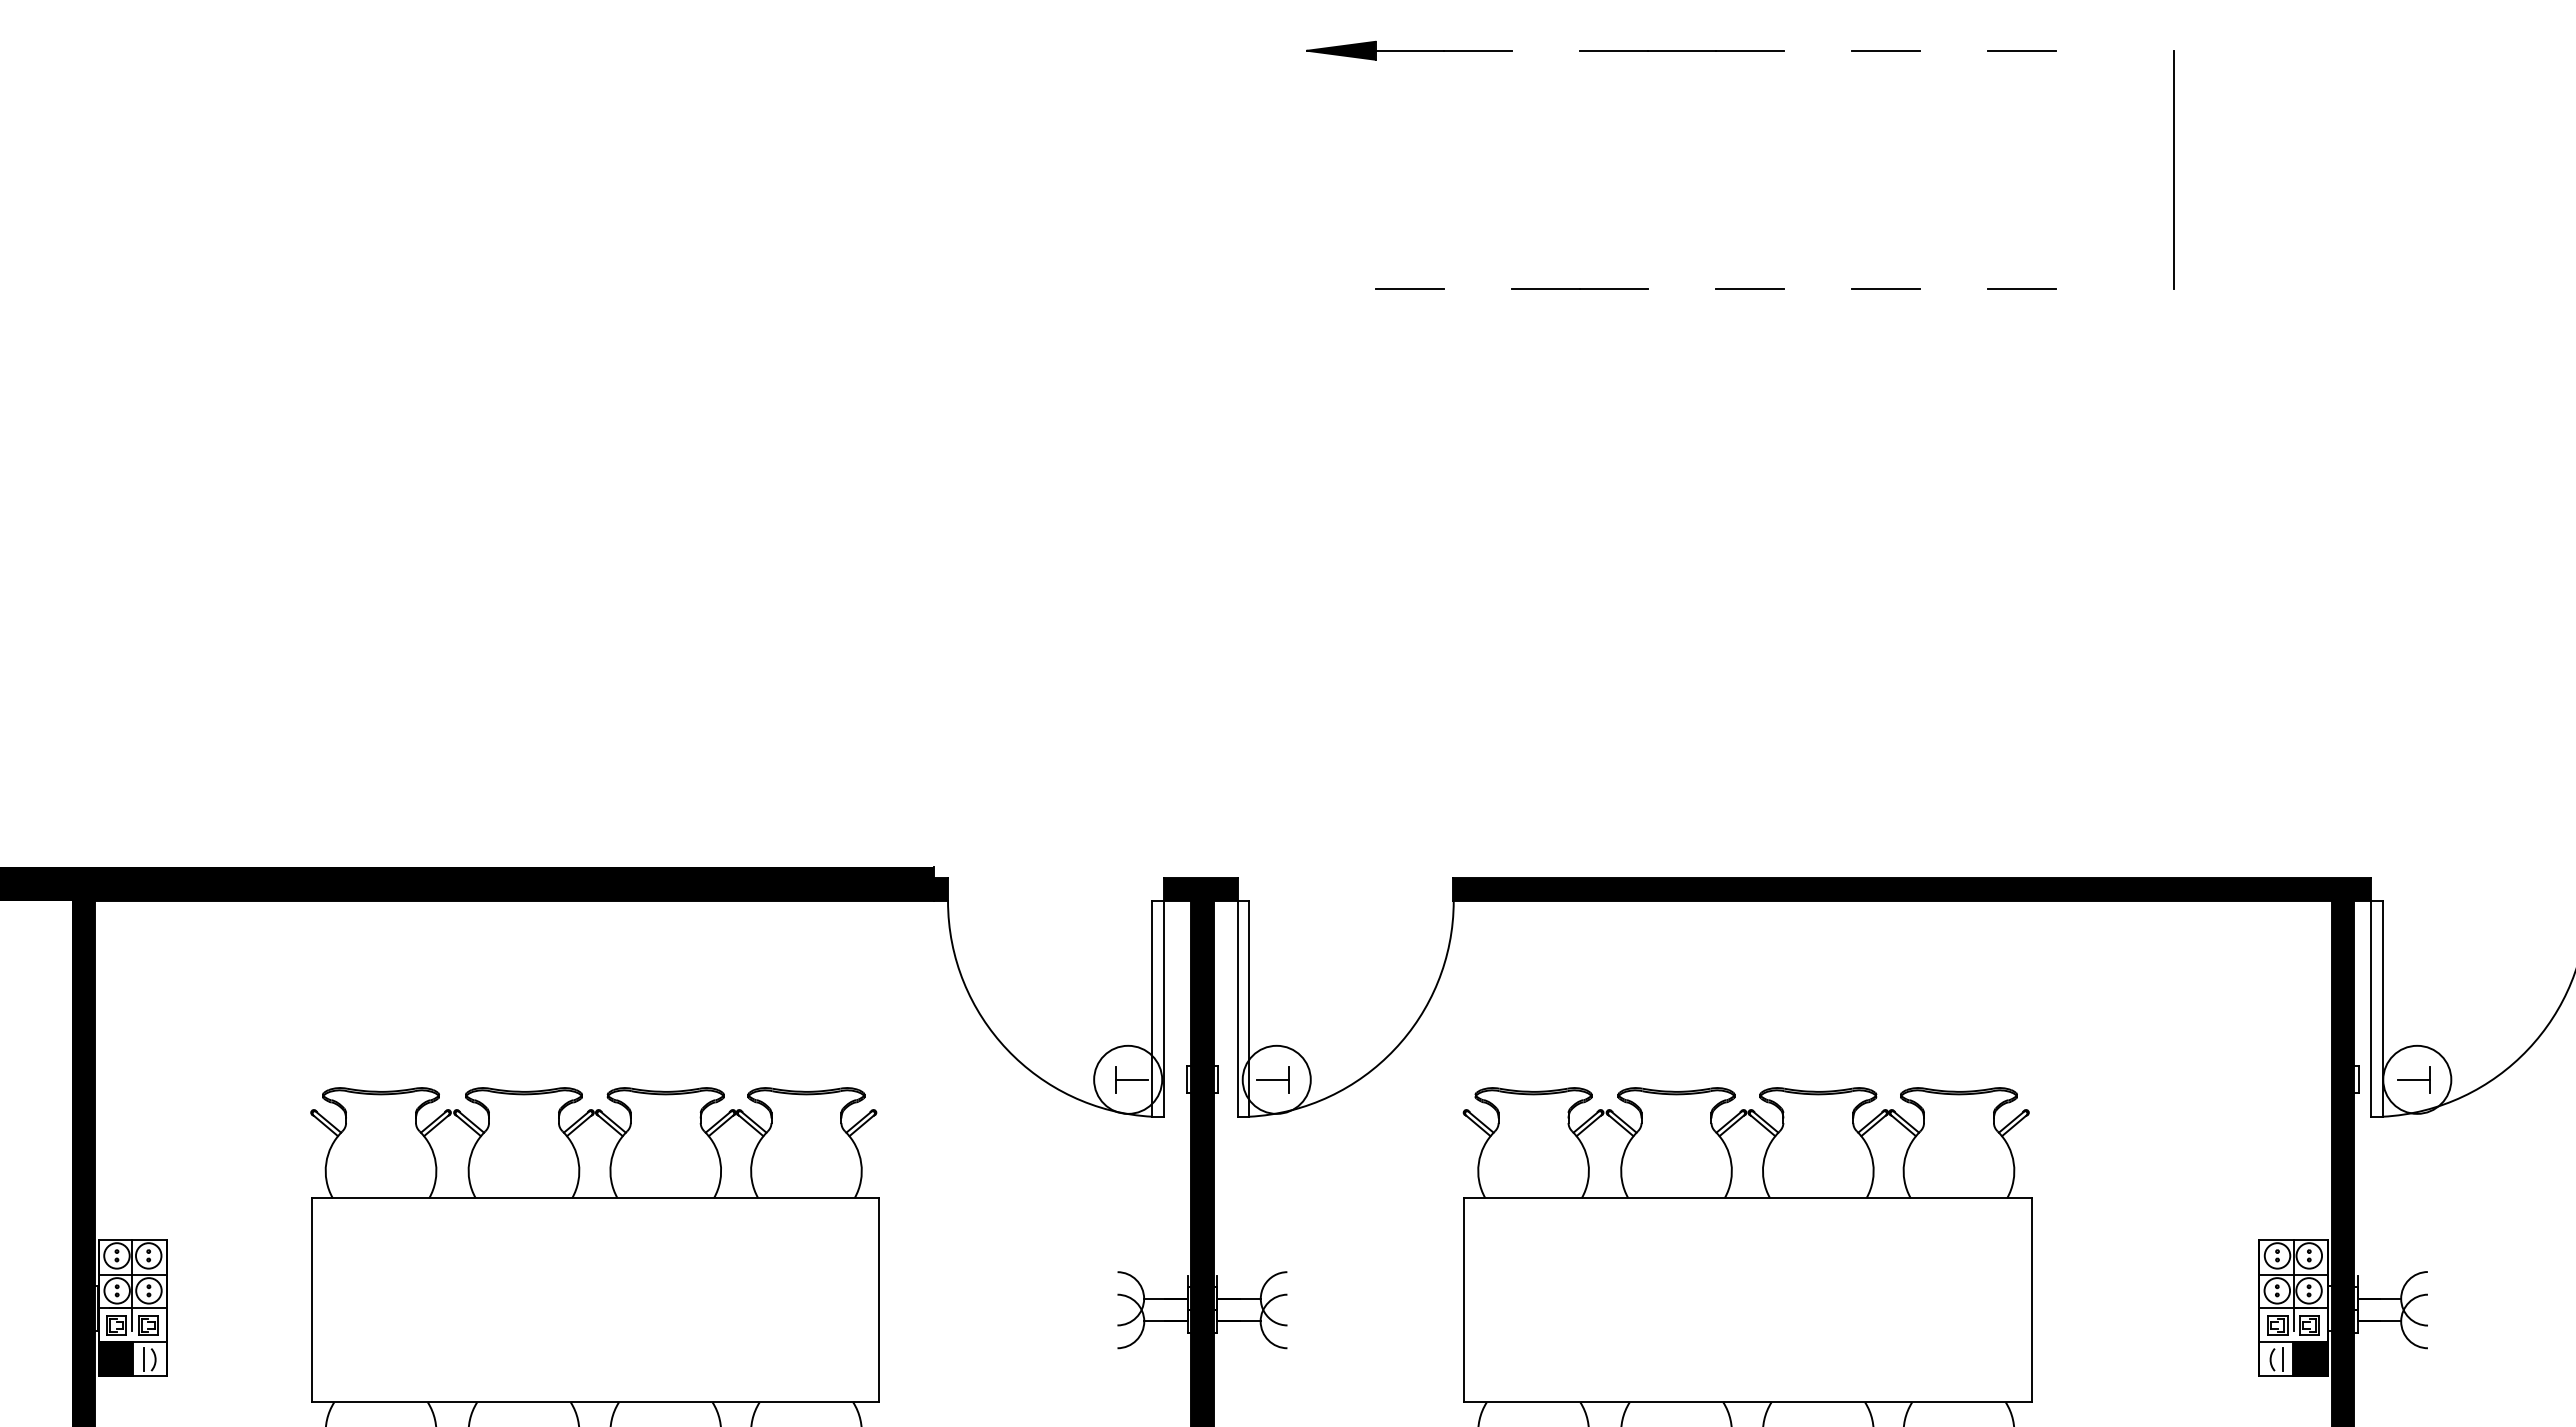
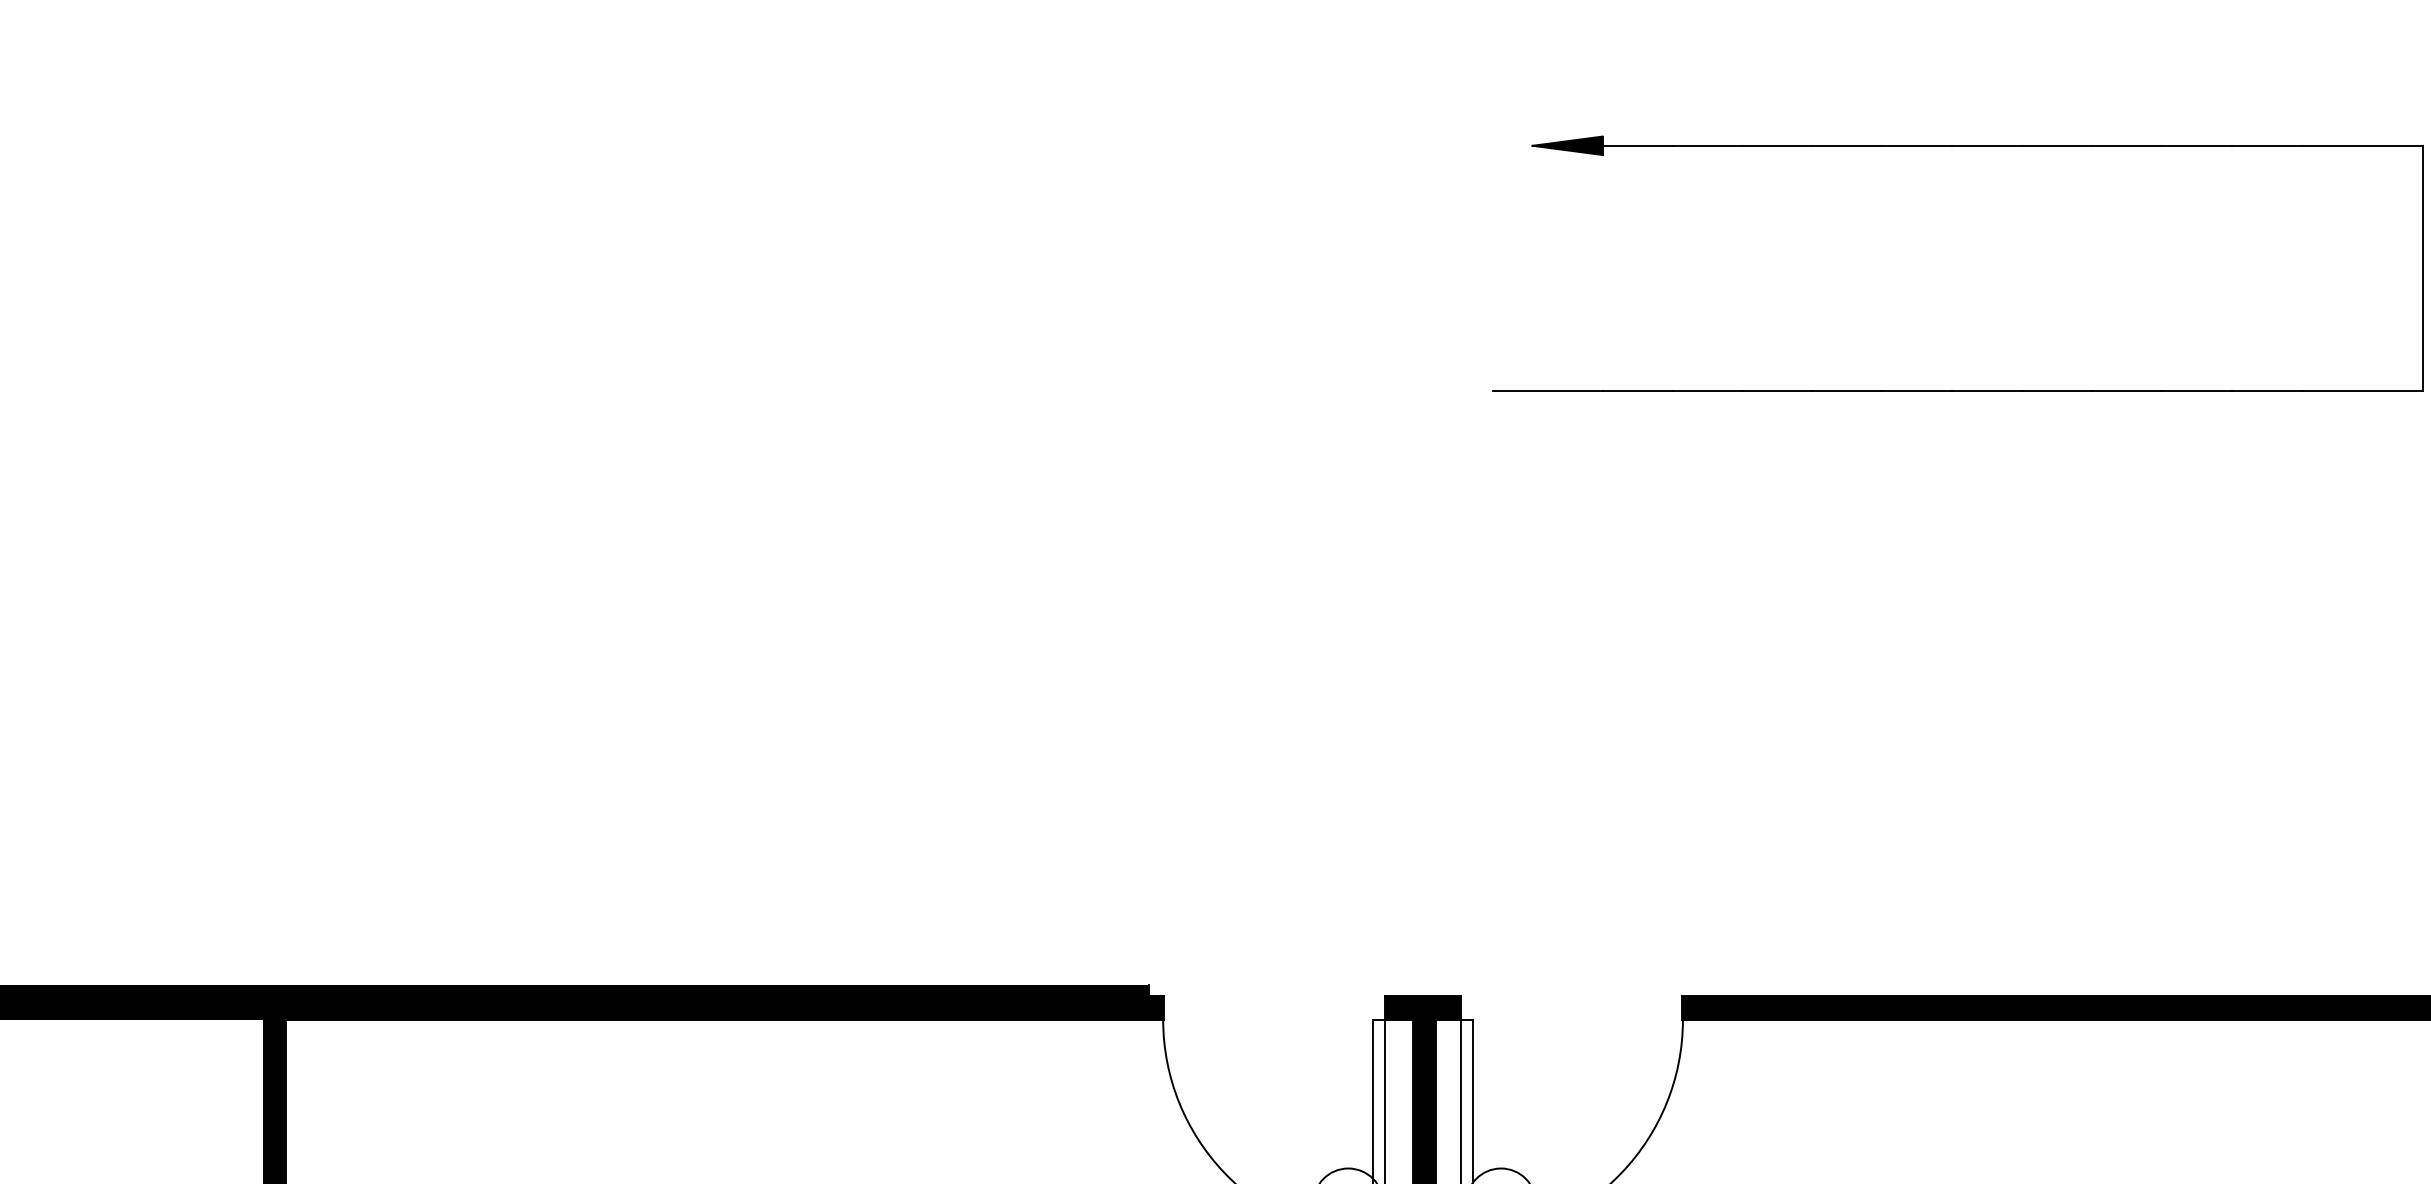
line: (1545, 50) -> (1777, 145), added
line: (1817, 50) -> (2056, 145), added
line: (1954, 50) -> (2197, 145), added
line: (2114, 50) -> (2362, 145), added
line: (1321, 288) -> (1547, 390), added
line: (1477, 288) -> (1707, 390), added
line: (1681, 288) -> (1917, 390), added
line: (1817, 288) -> (2056, 390), added
line: (1954, 288) -> (2197, 390), added
line: (2114, 288) -> (2362, 390), added

